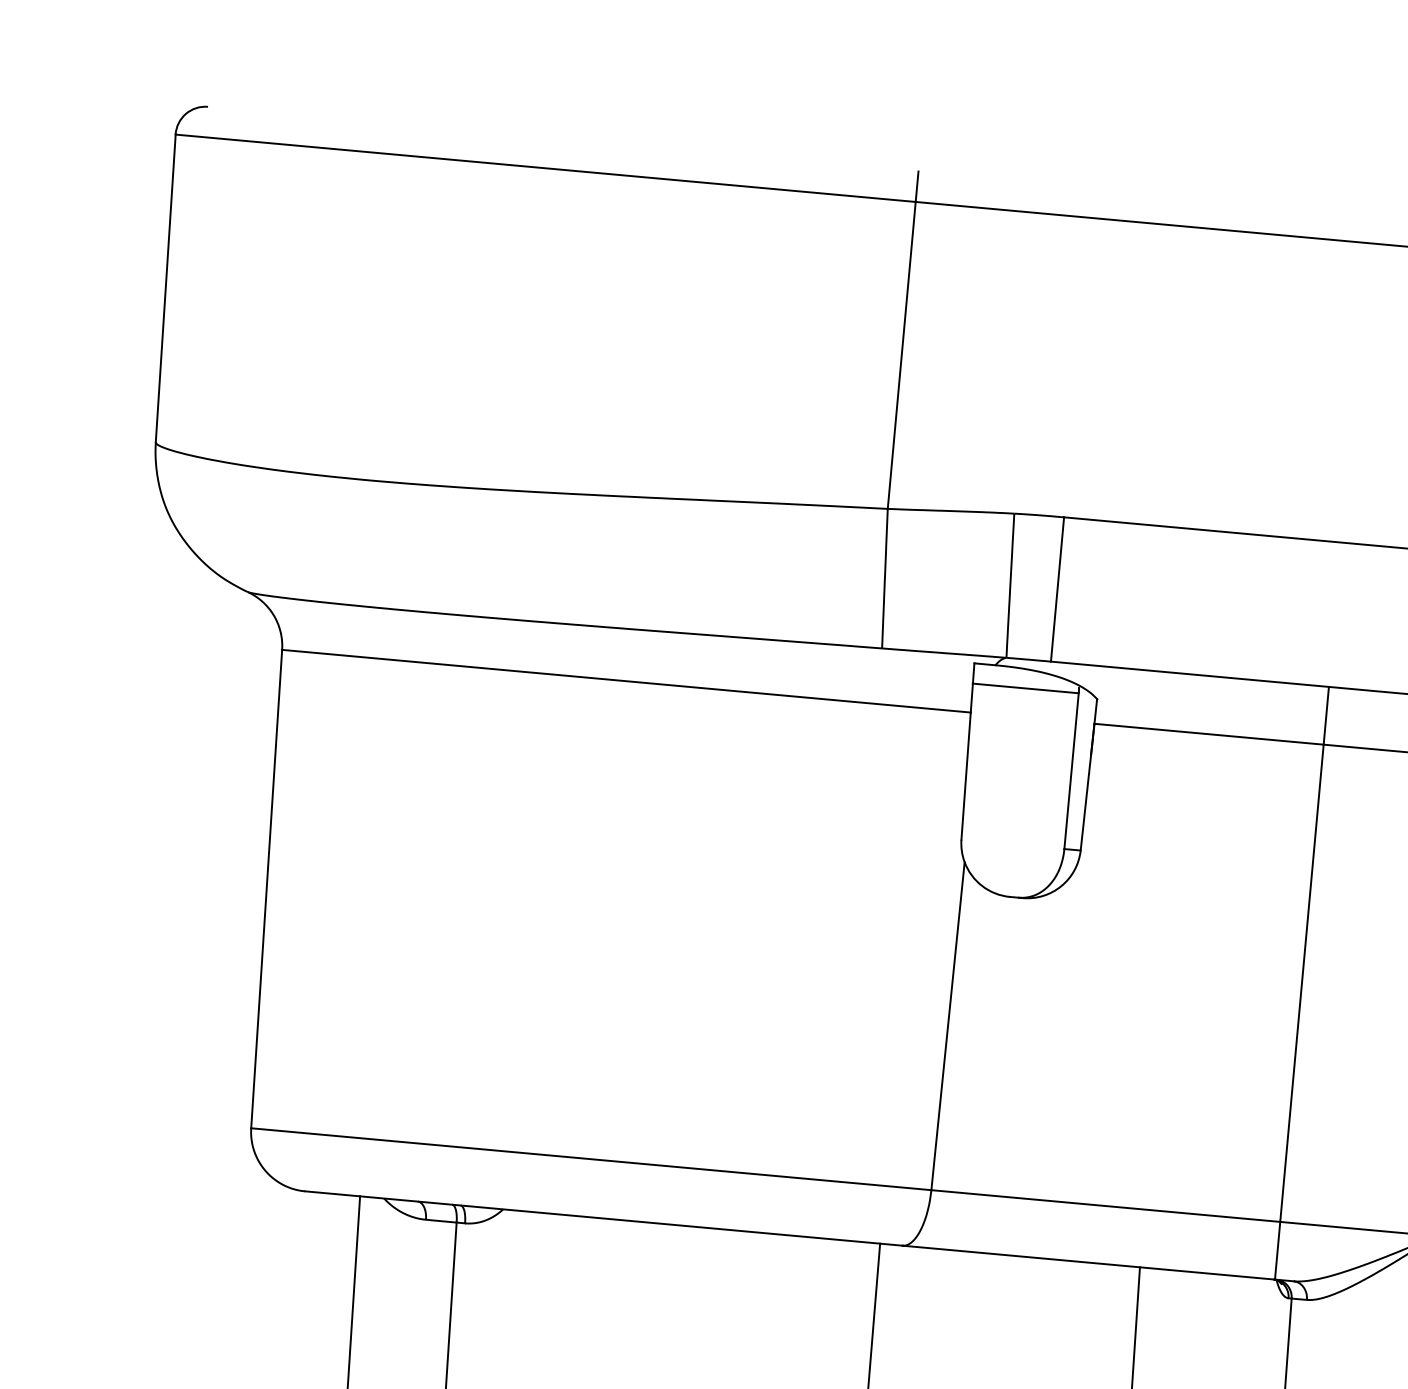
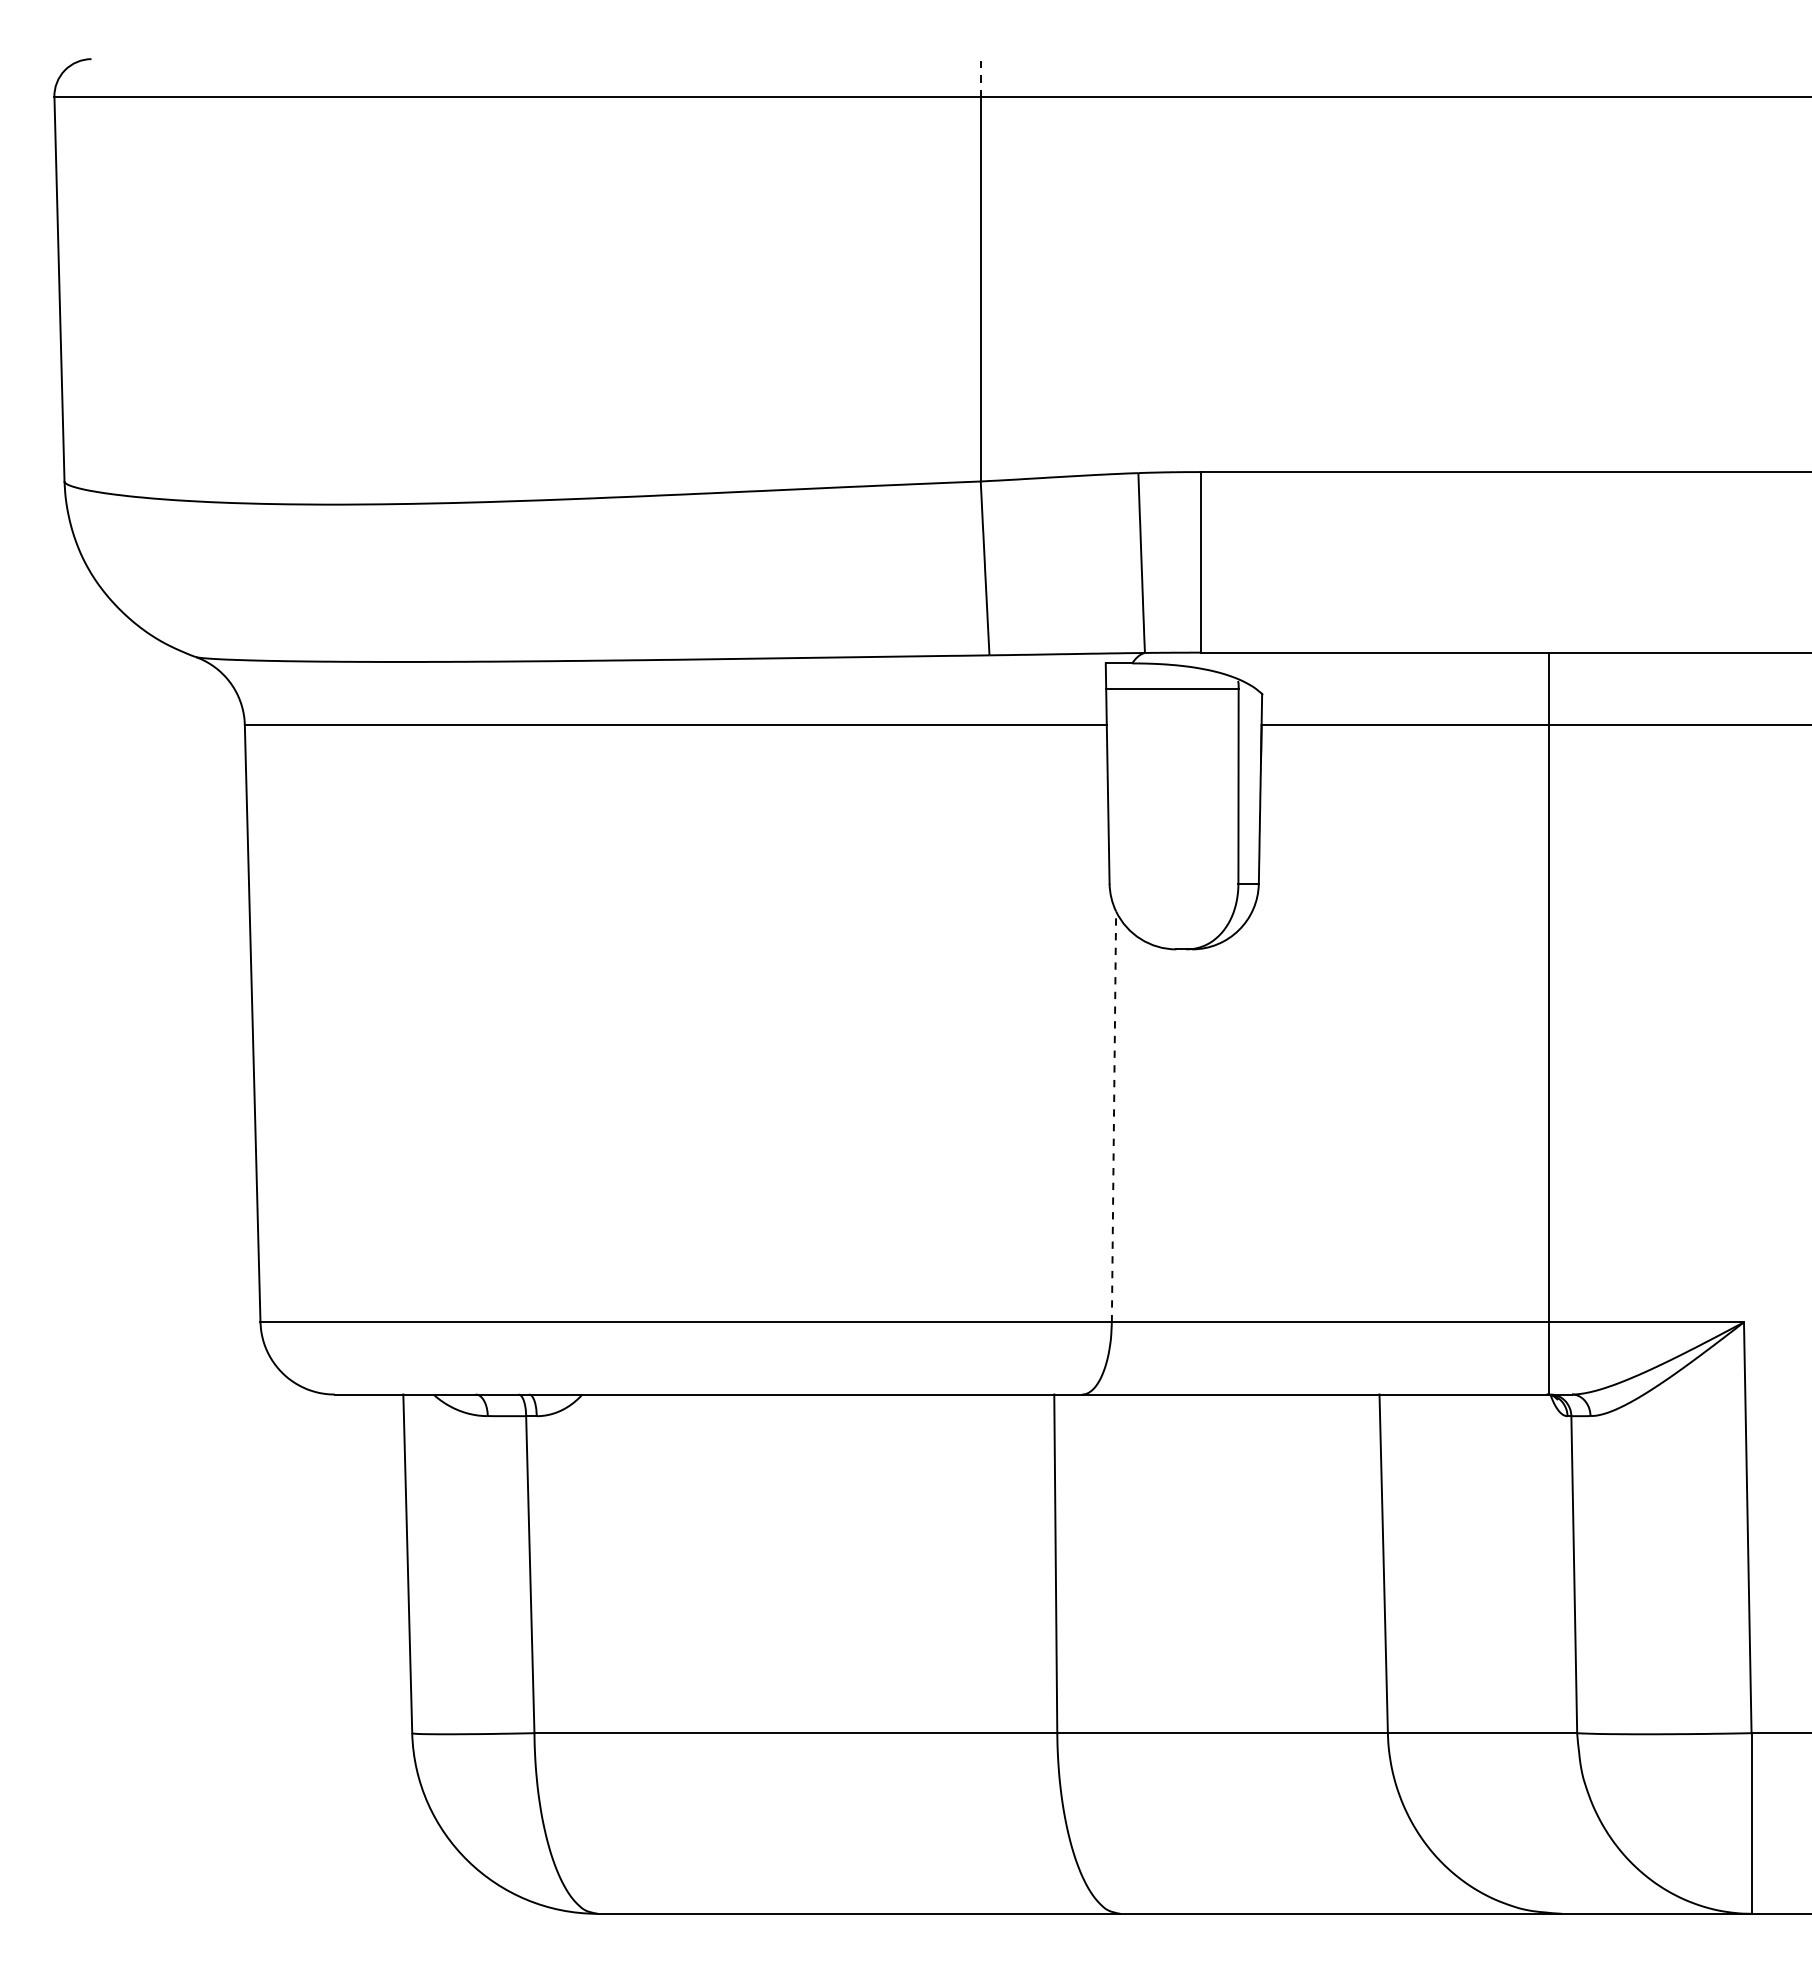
line: (916, 186) -> (980, 77), solid -> dashed
line: (948, 1025) -> (1114, 1116), solid -> dashed

